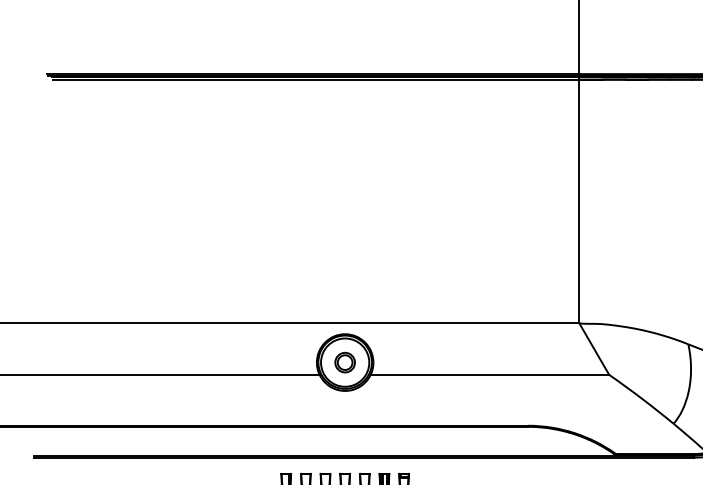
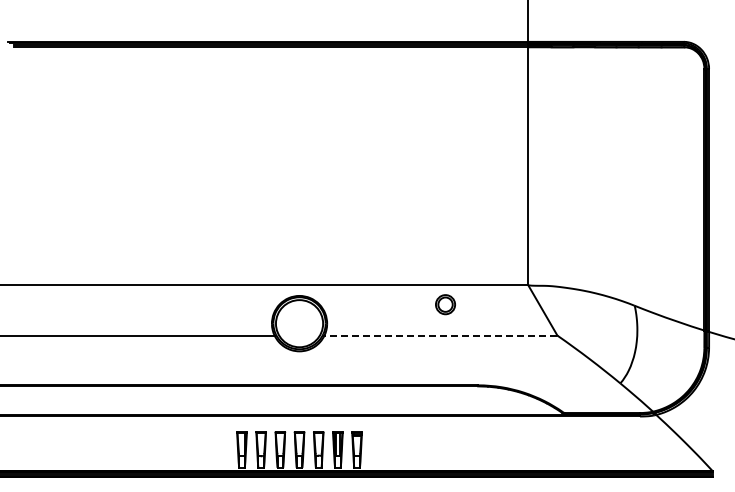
part: (345, 362) -> (445, 304), moved
line: (489, 374) -> (440, 335), solid -> dashed

